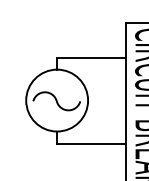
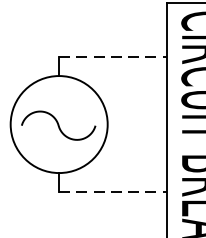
line: (92, 57) -> (114, 56), solid -> dashed
line: (92, 143) -> (114, 191), solid -> dashed

